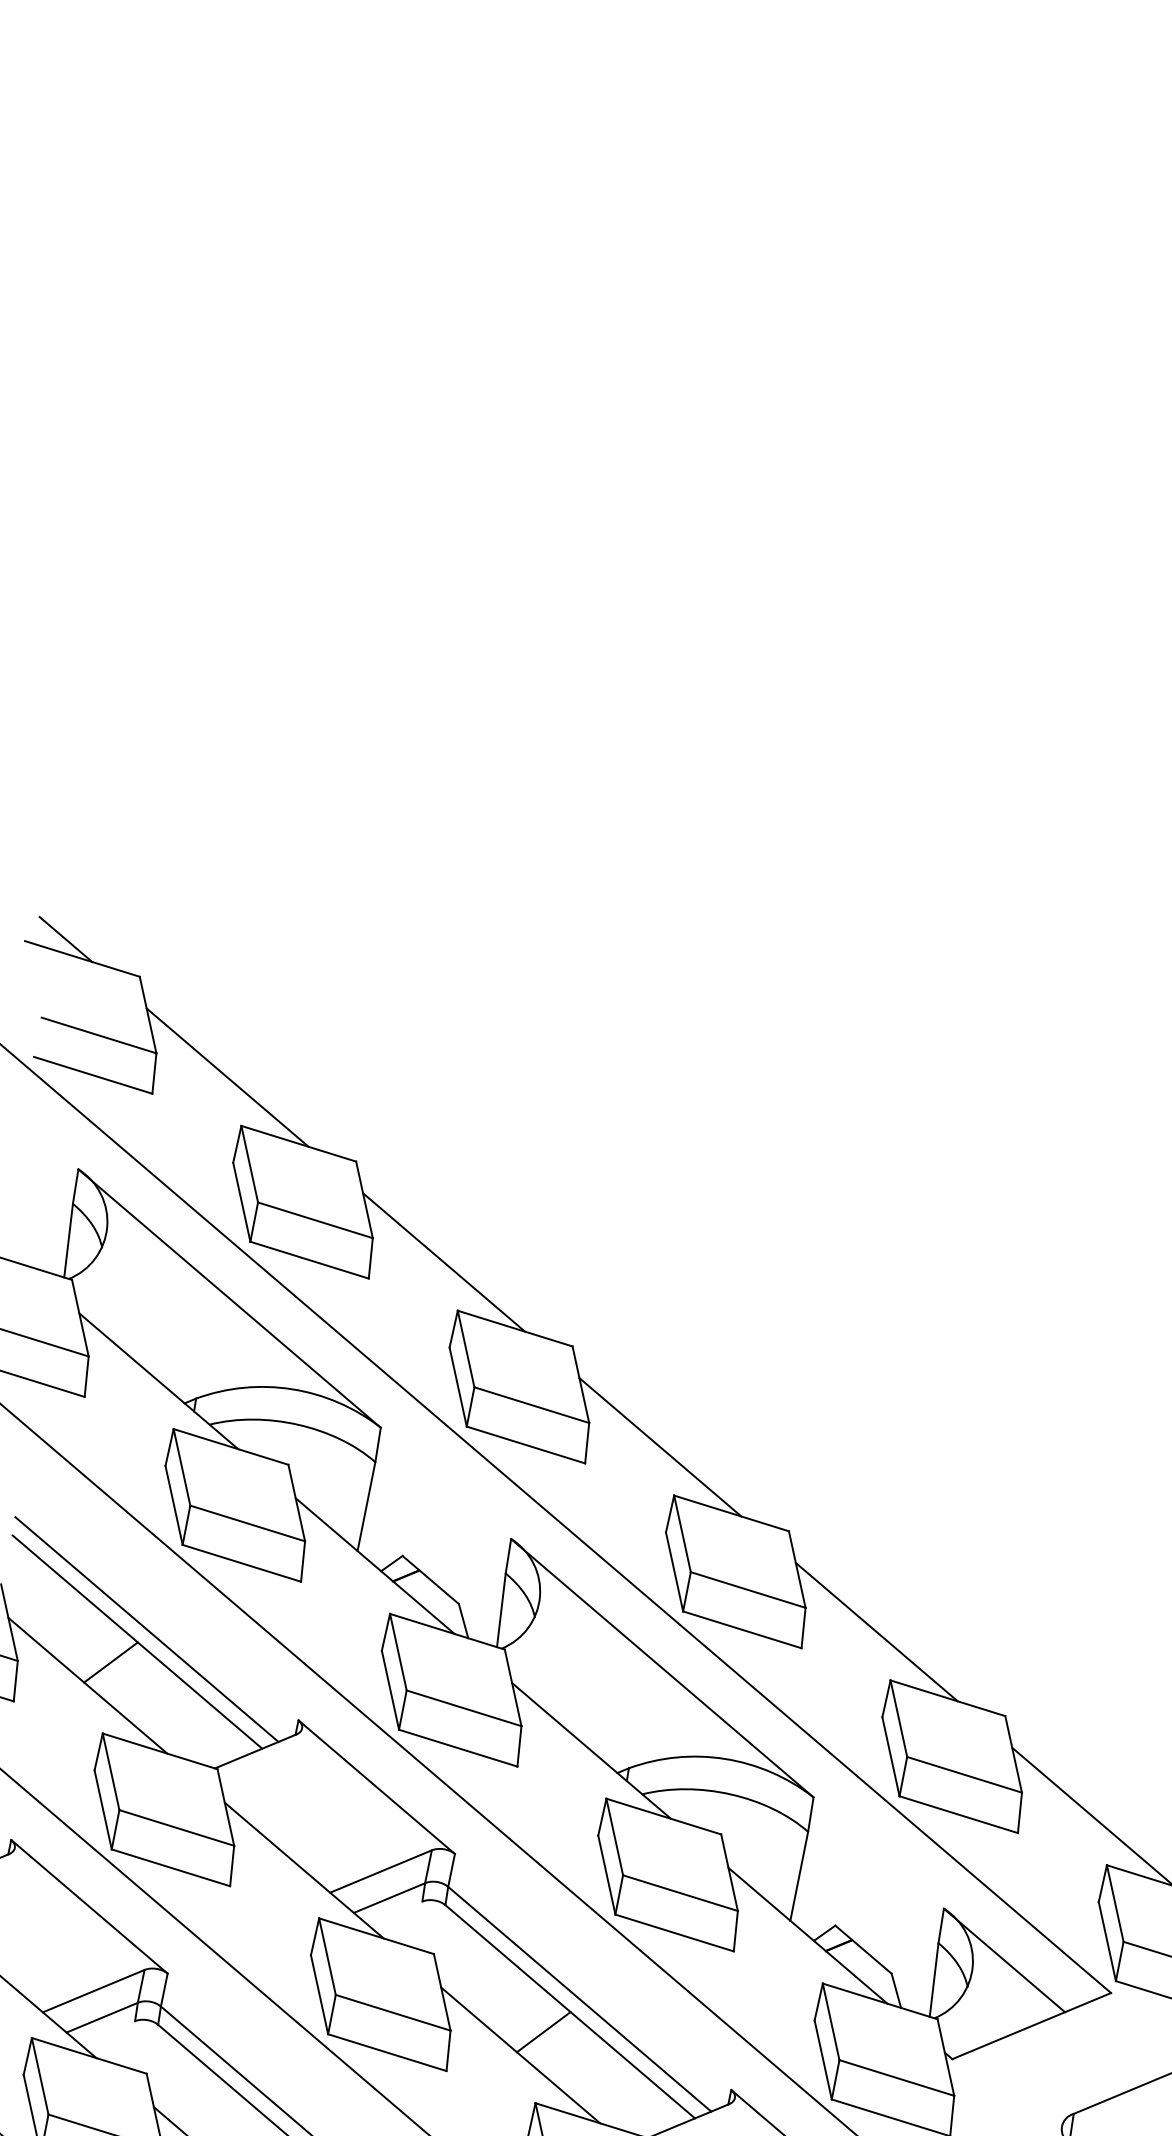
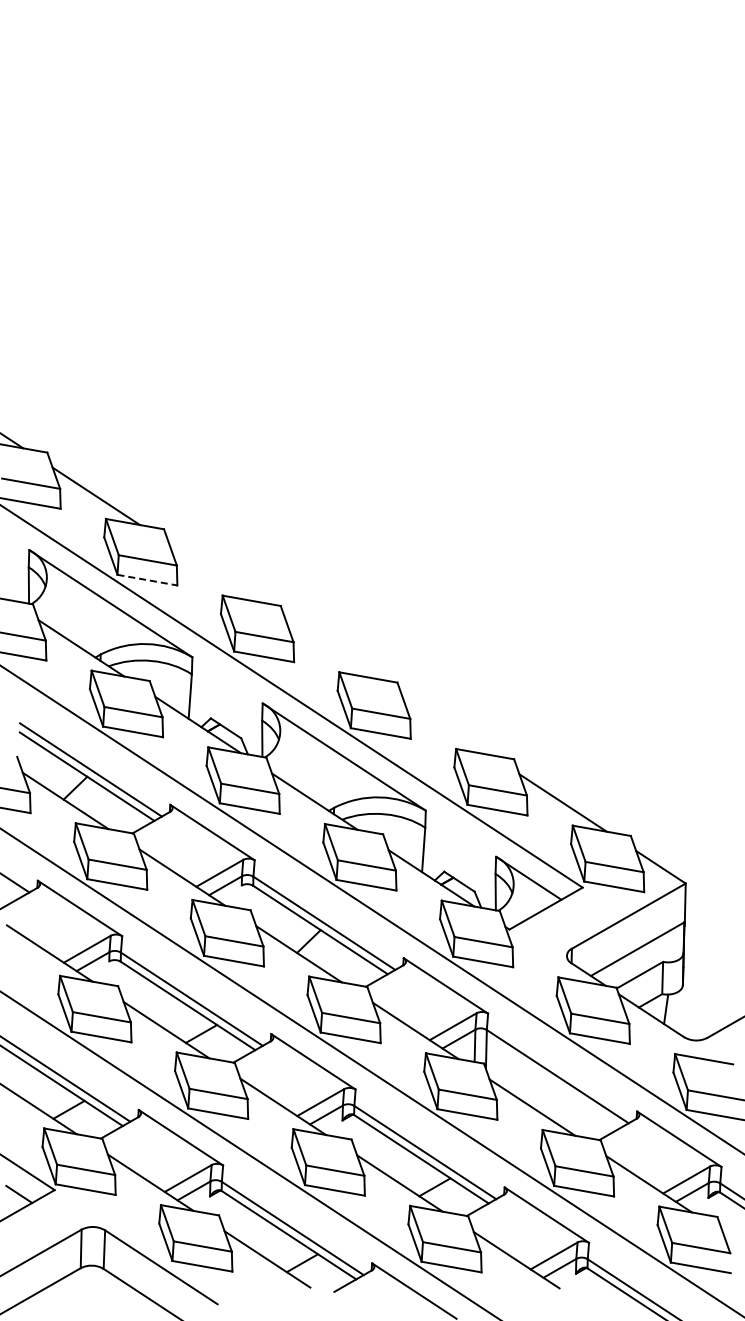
line: (309, 1260) -> (147, 580), solid -> dashed
line: (443, 1261) -> (212, 572), removed
line: (660, 1446) -> (329, 649), removed
line: (876, 1632) -> (446, 726), removed

